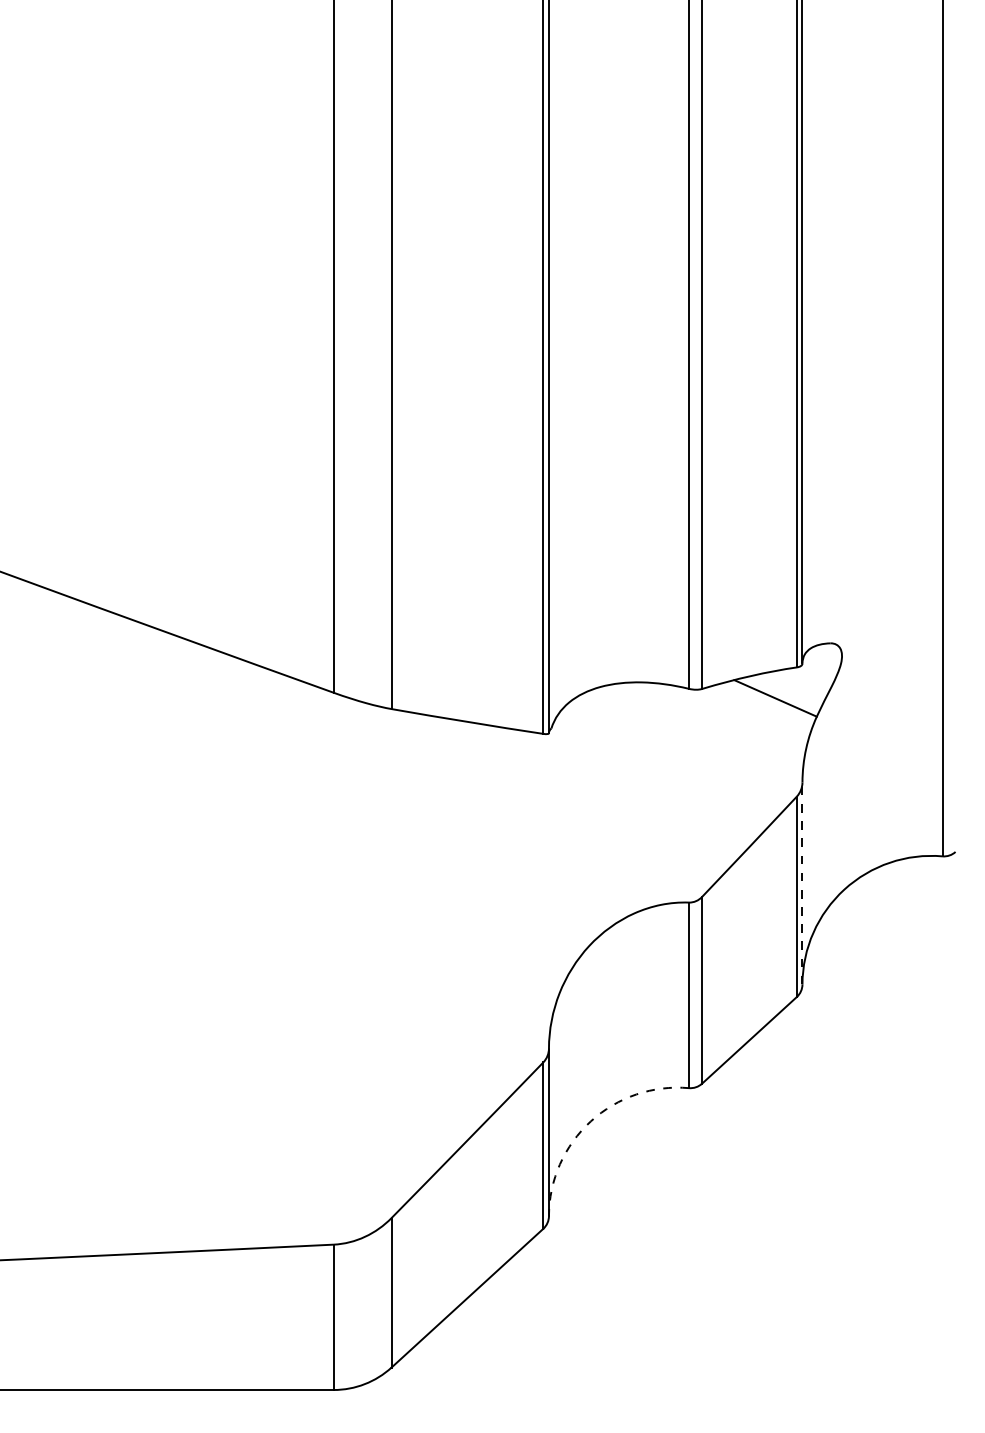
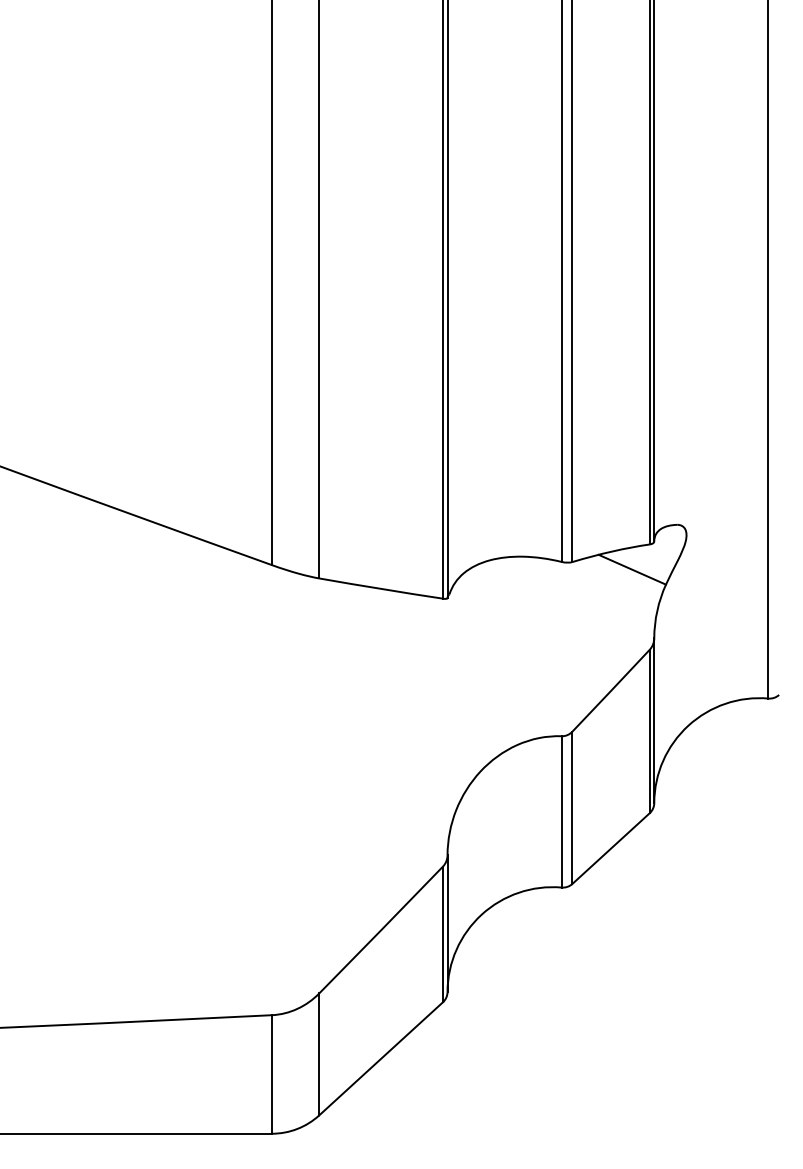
line: (802, 882) -> (654, 719), dashed -> solid
arc: (590, 1121) -> (481, 914), dashed -> solid

